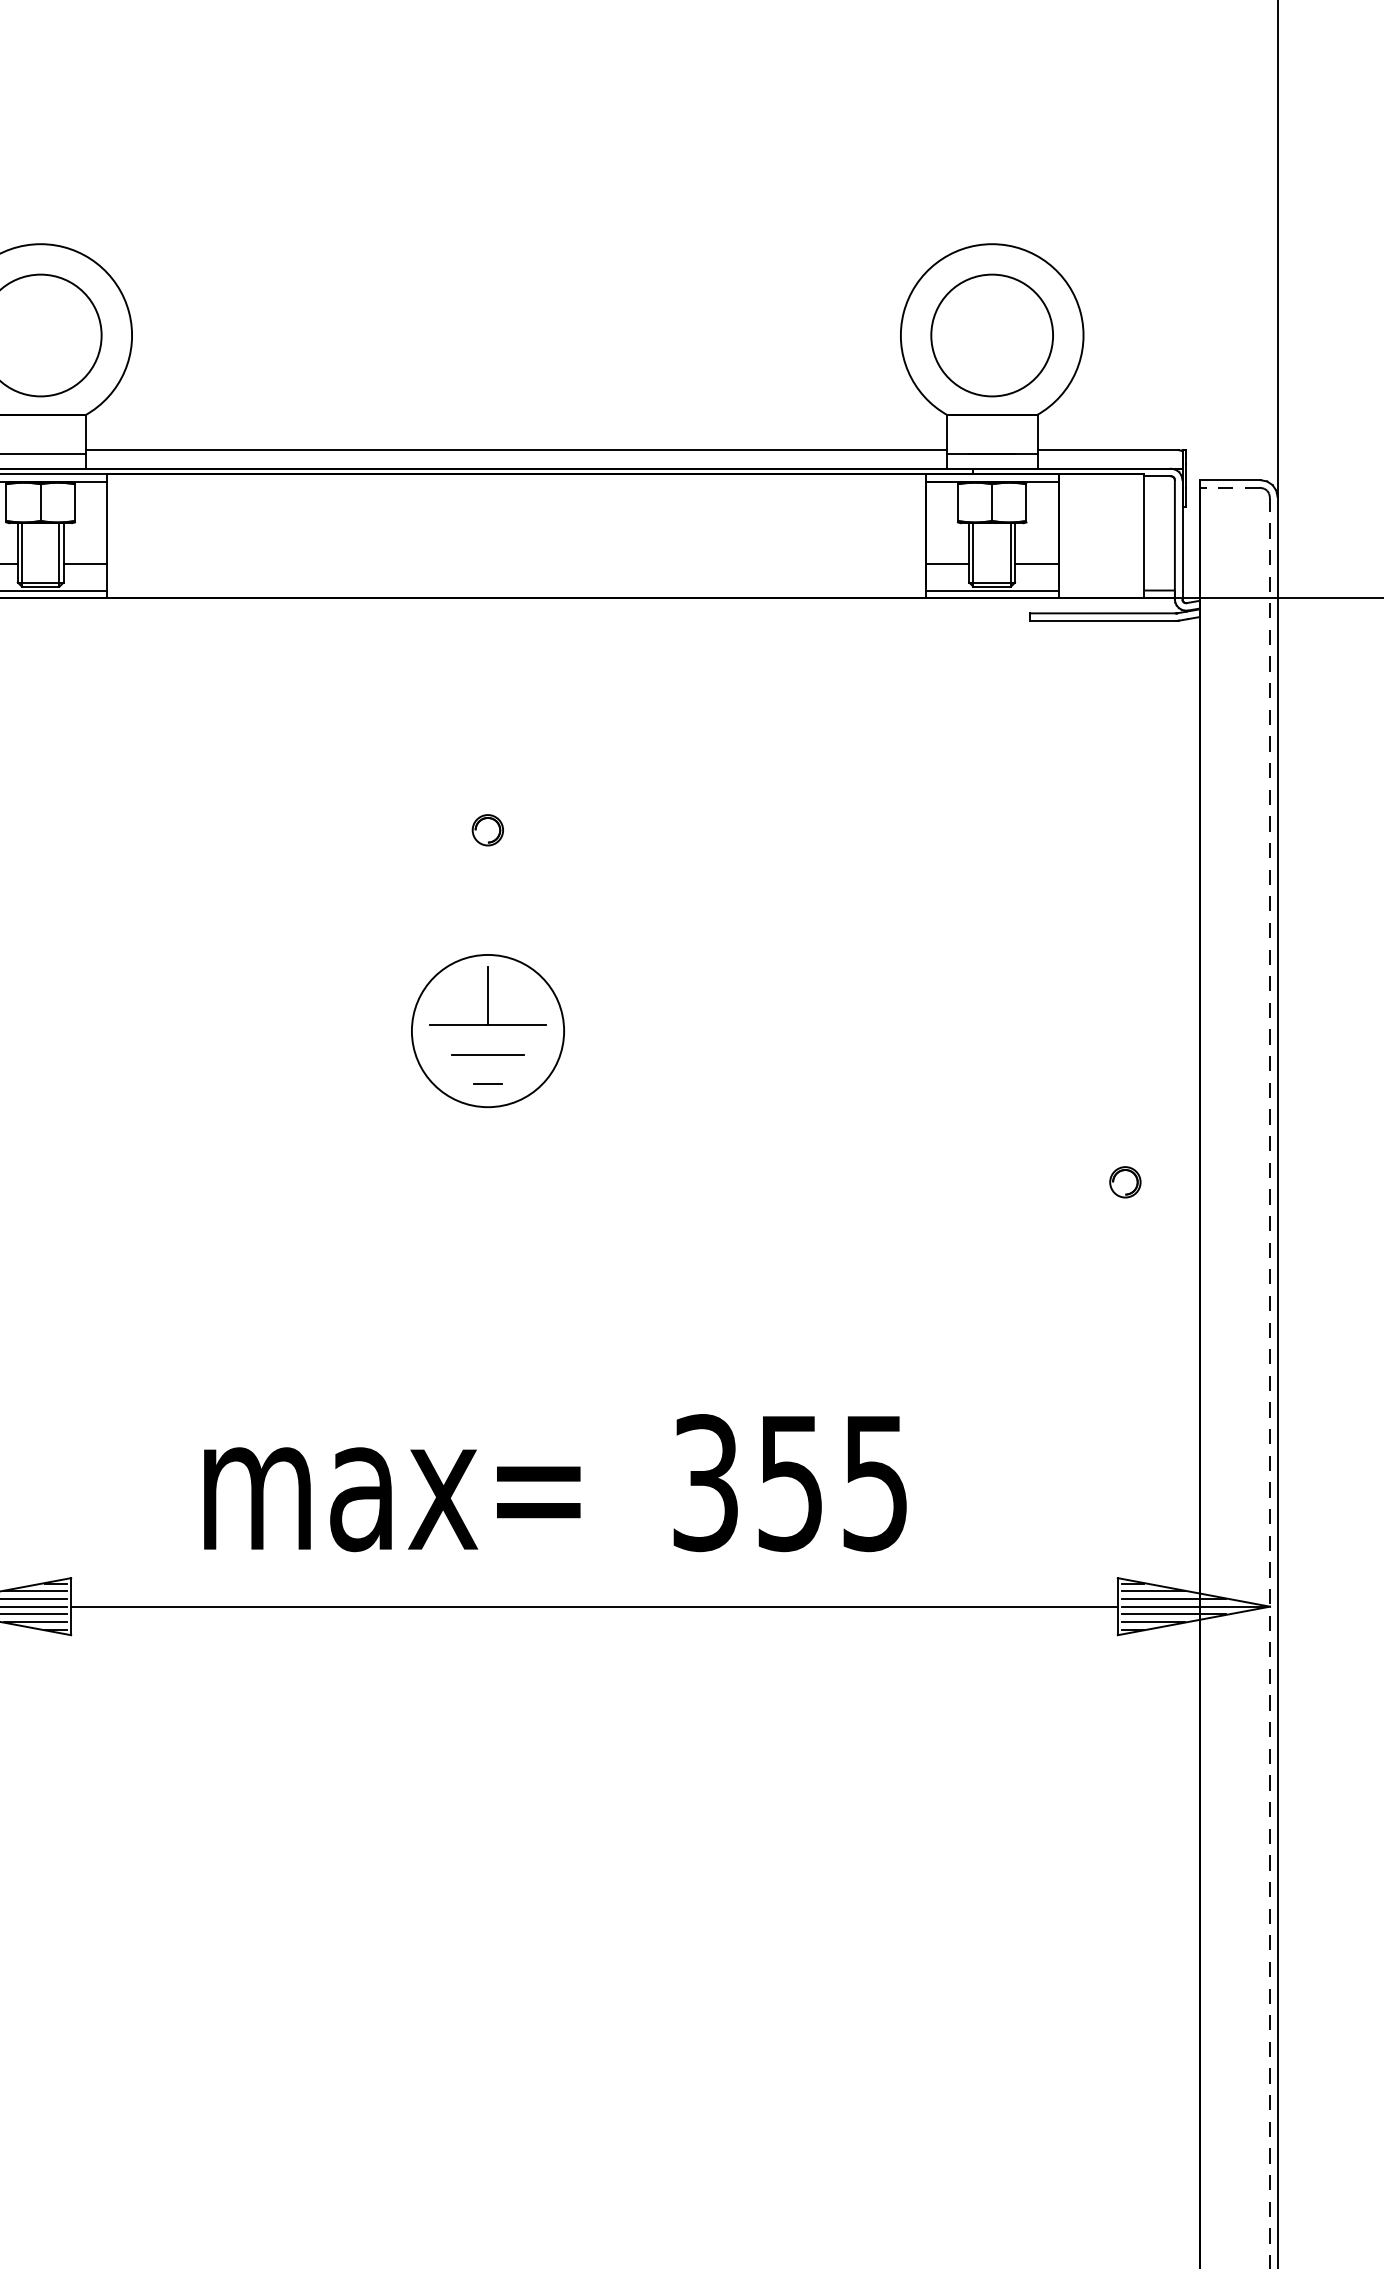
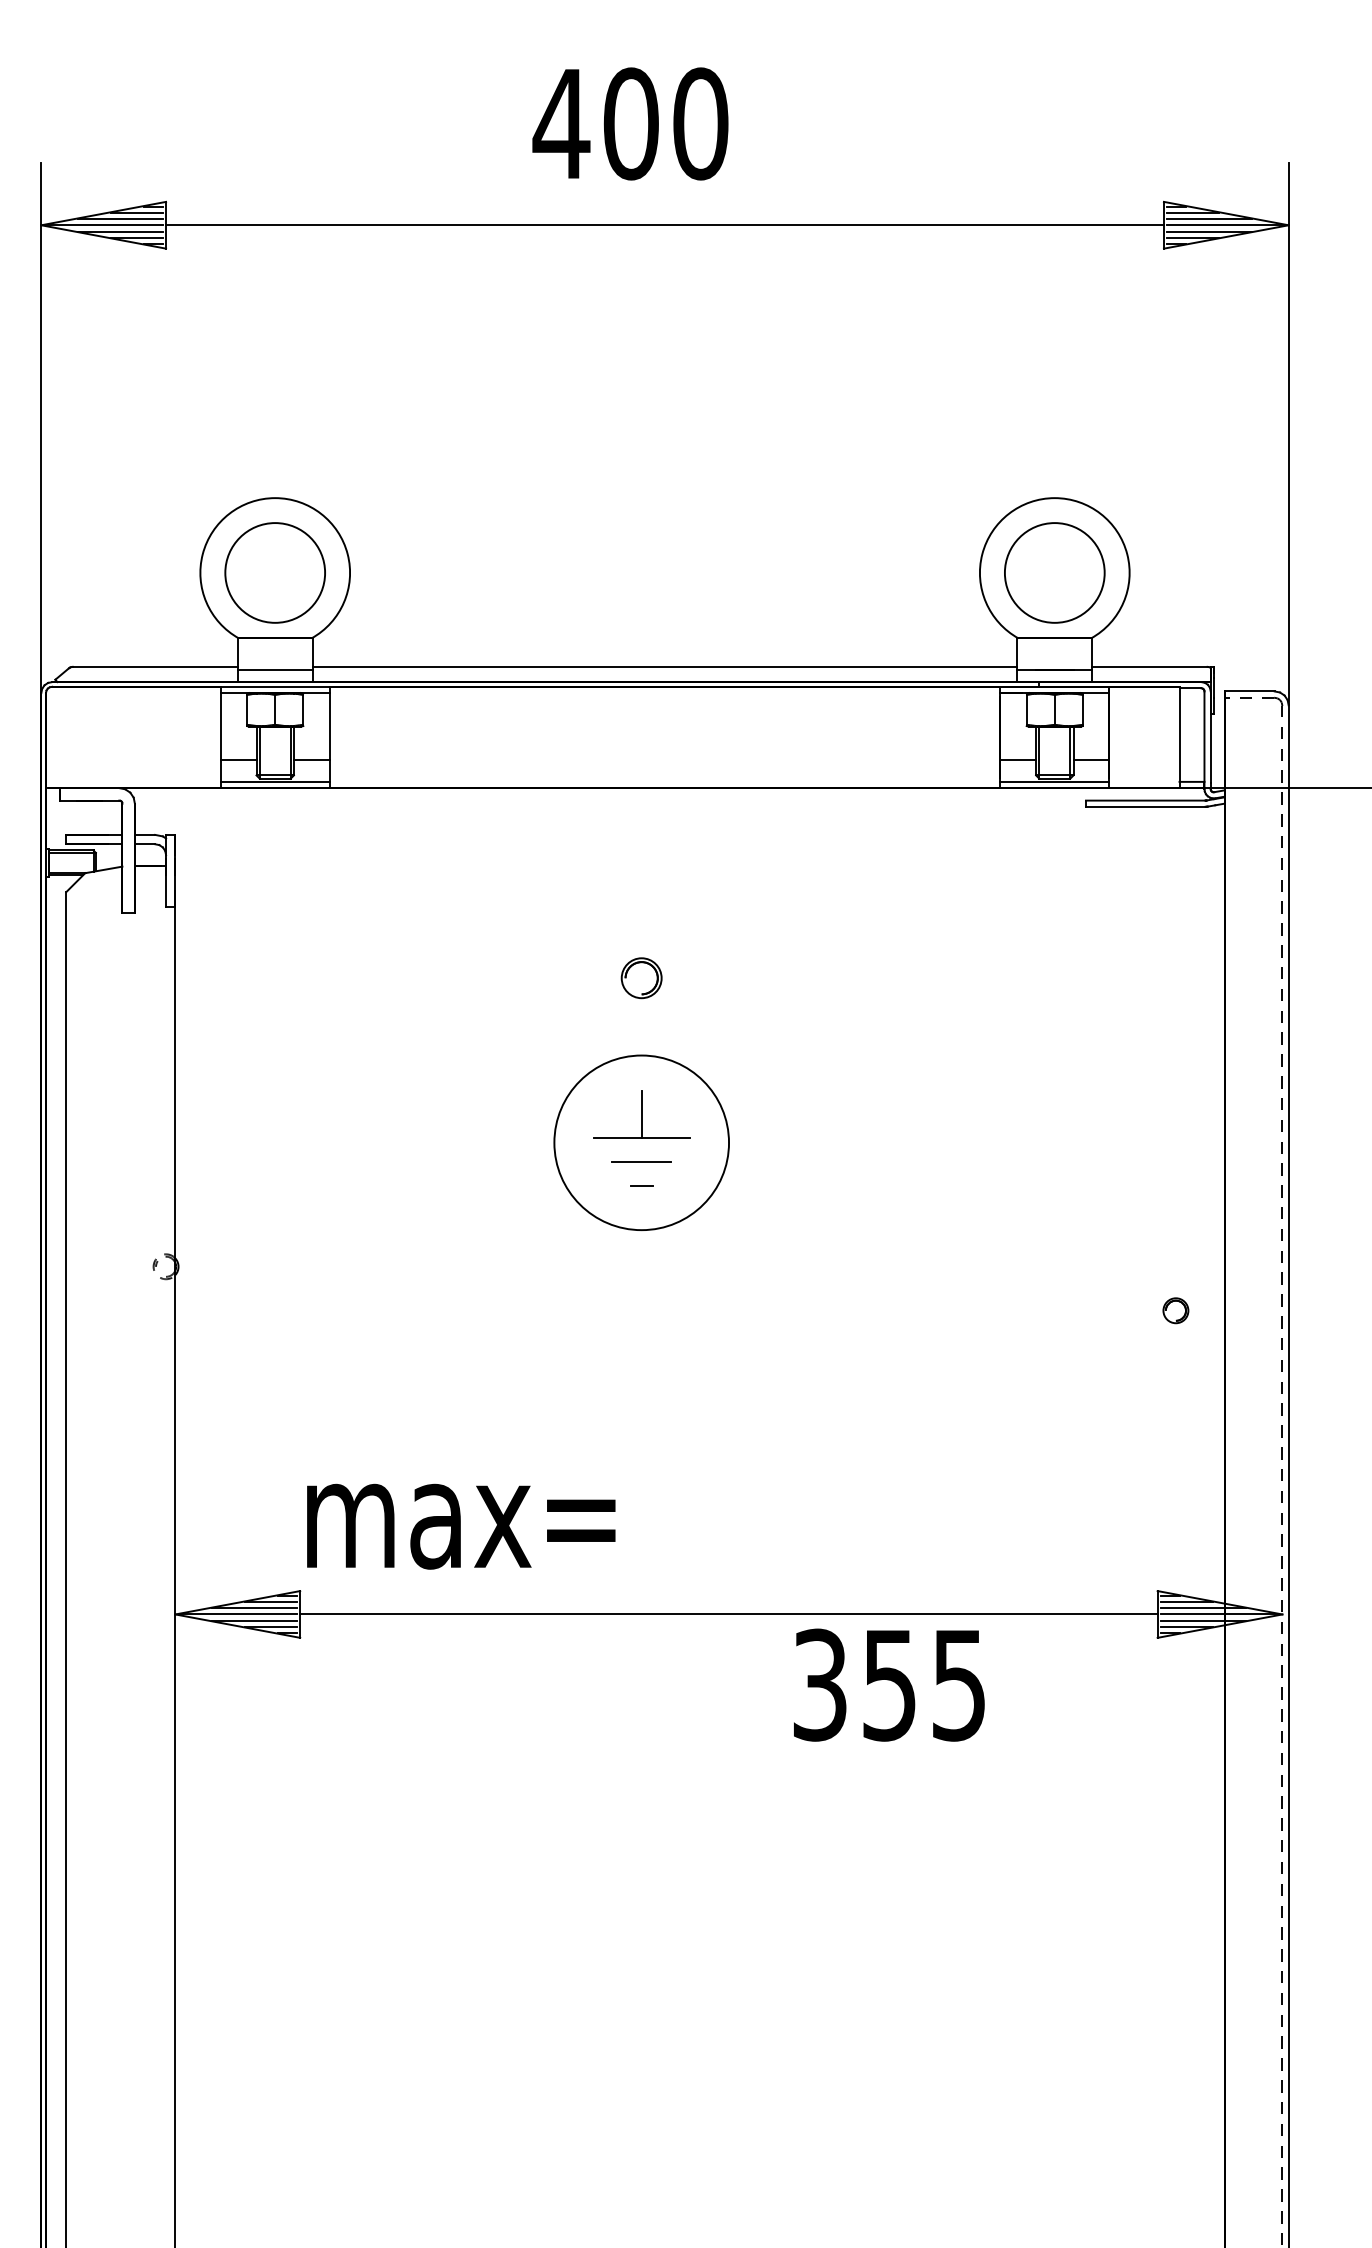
part: (487, 830) -> (641, 978), size x1.6
circle: (487, 1030) -> (641, 1142), size x1.4
part: (1124, 1181) -> (1175, 1310), moved
text: (790, 1482) -> (889, 1684), moved
text: (392, 1499) -> (461, 1526), moved

